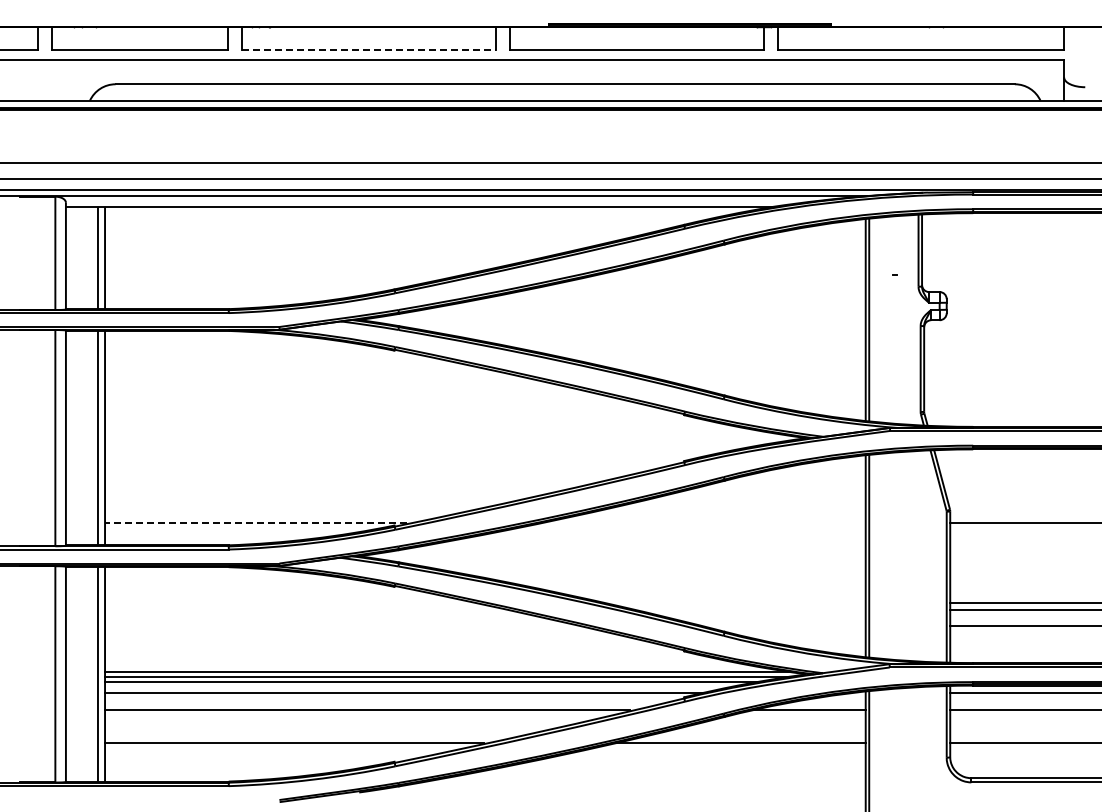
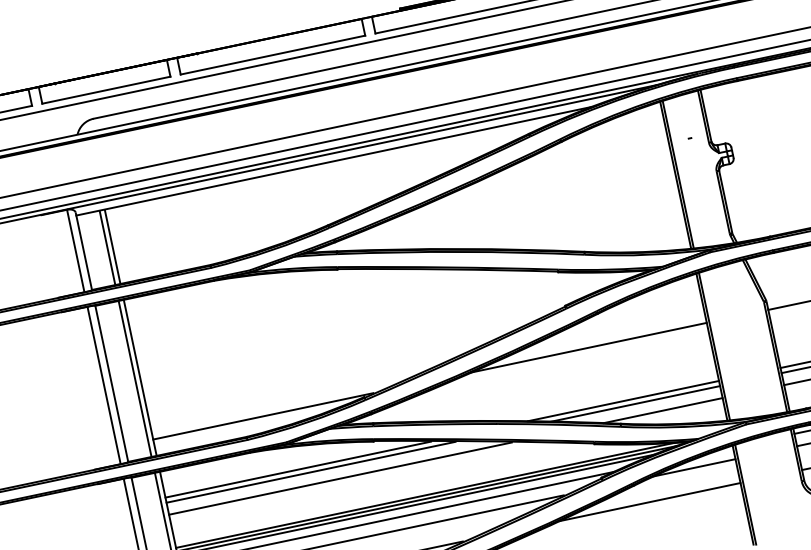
line: (369, 50) -> (273, 55), dashed -> solid
line: (255, 522) -> (262, 416), dashed -> solid
line: (703, 522) -> (588, 347), added
line: (287, 602) -> (298, 469), added
line: (734, 602) -> (623, 400), added
line: (303, 609) -> (310, 472), added
line: (749, 609) -> (635, 403), added
line: (340, 626) -> (340, 478), added
line: (783, 626) -> (662, 410), added

